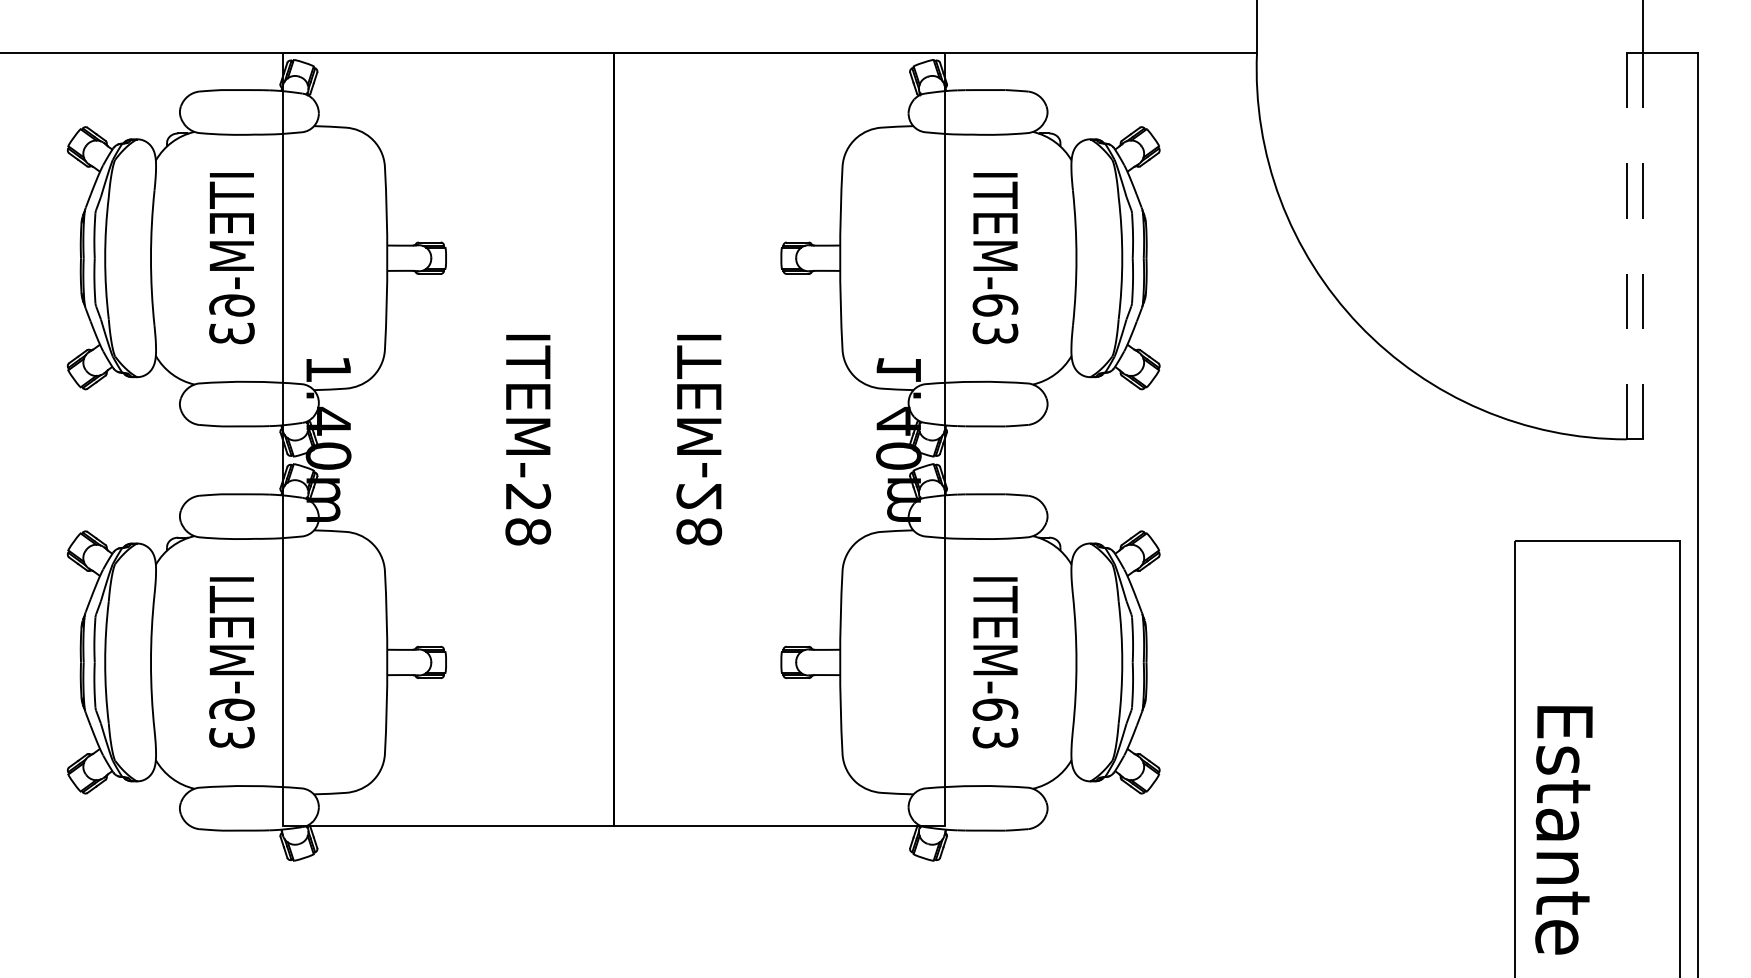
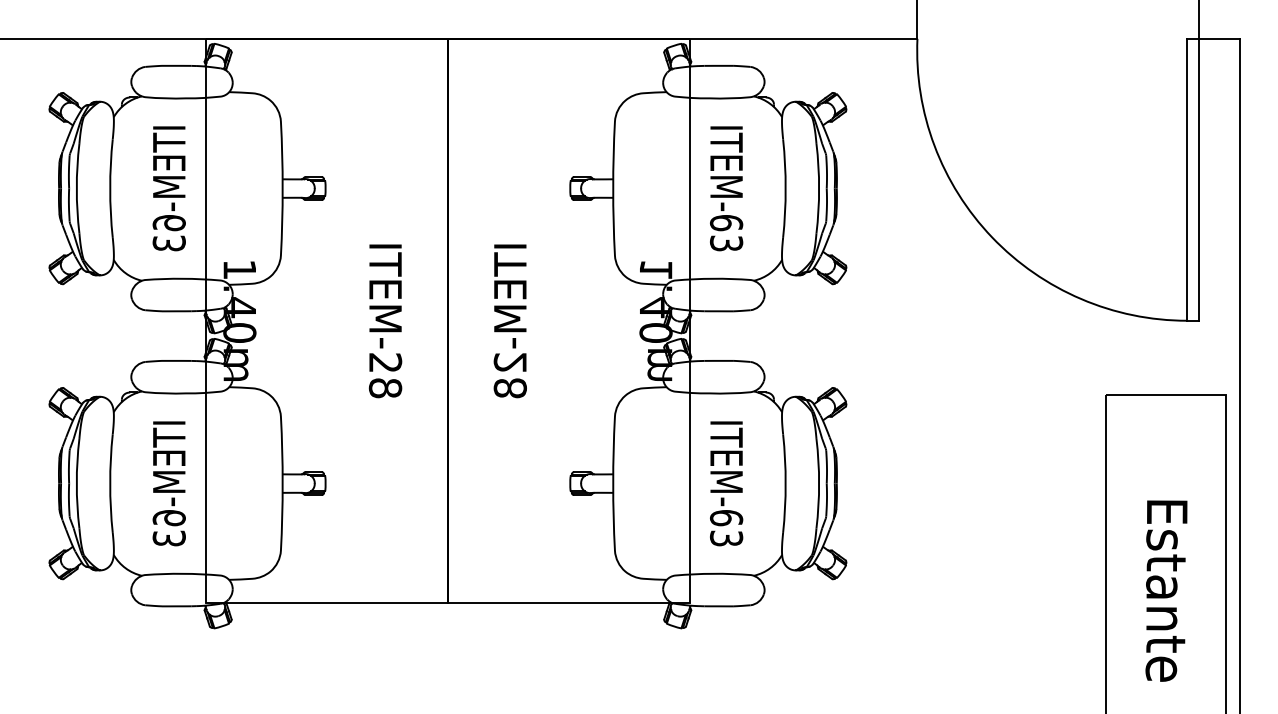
line: (1626, 245) -> (1187, 179), dashed -> solid
line: (1643, 245) -> (1199, 179), dashed -> solid
text: (1563, 829) -> (1166, 590), moved

